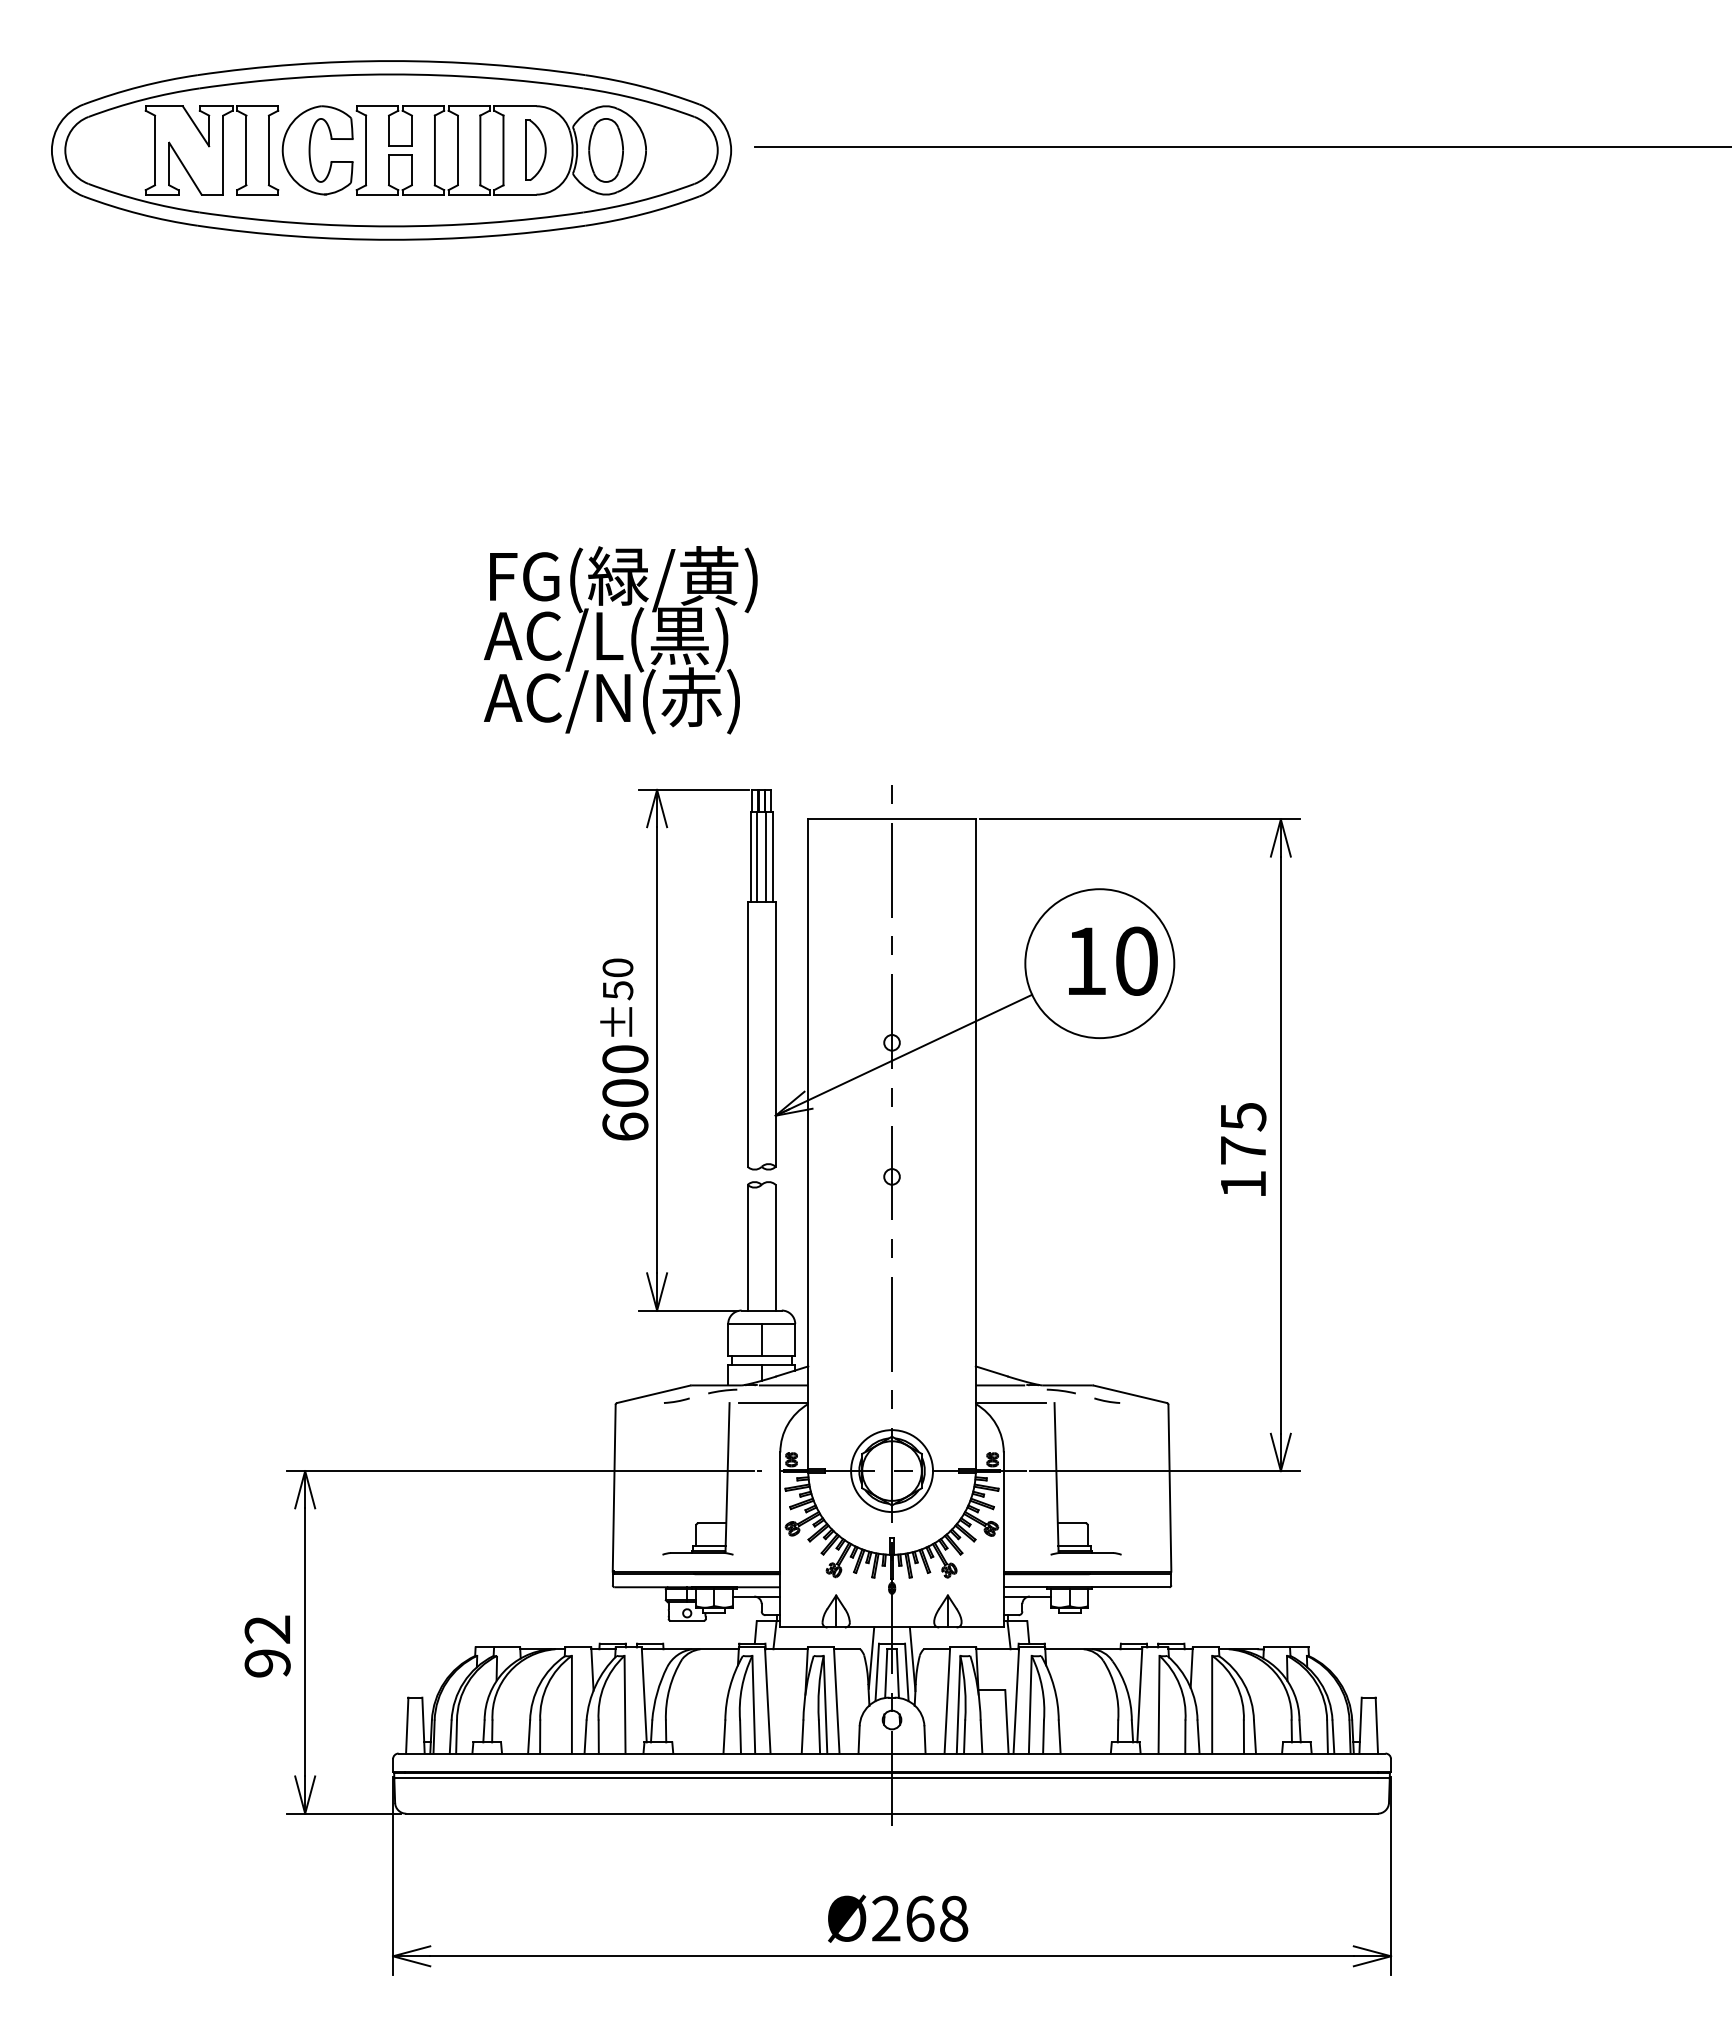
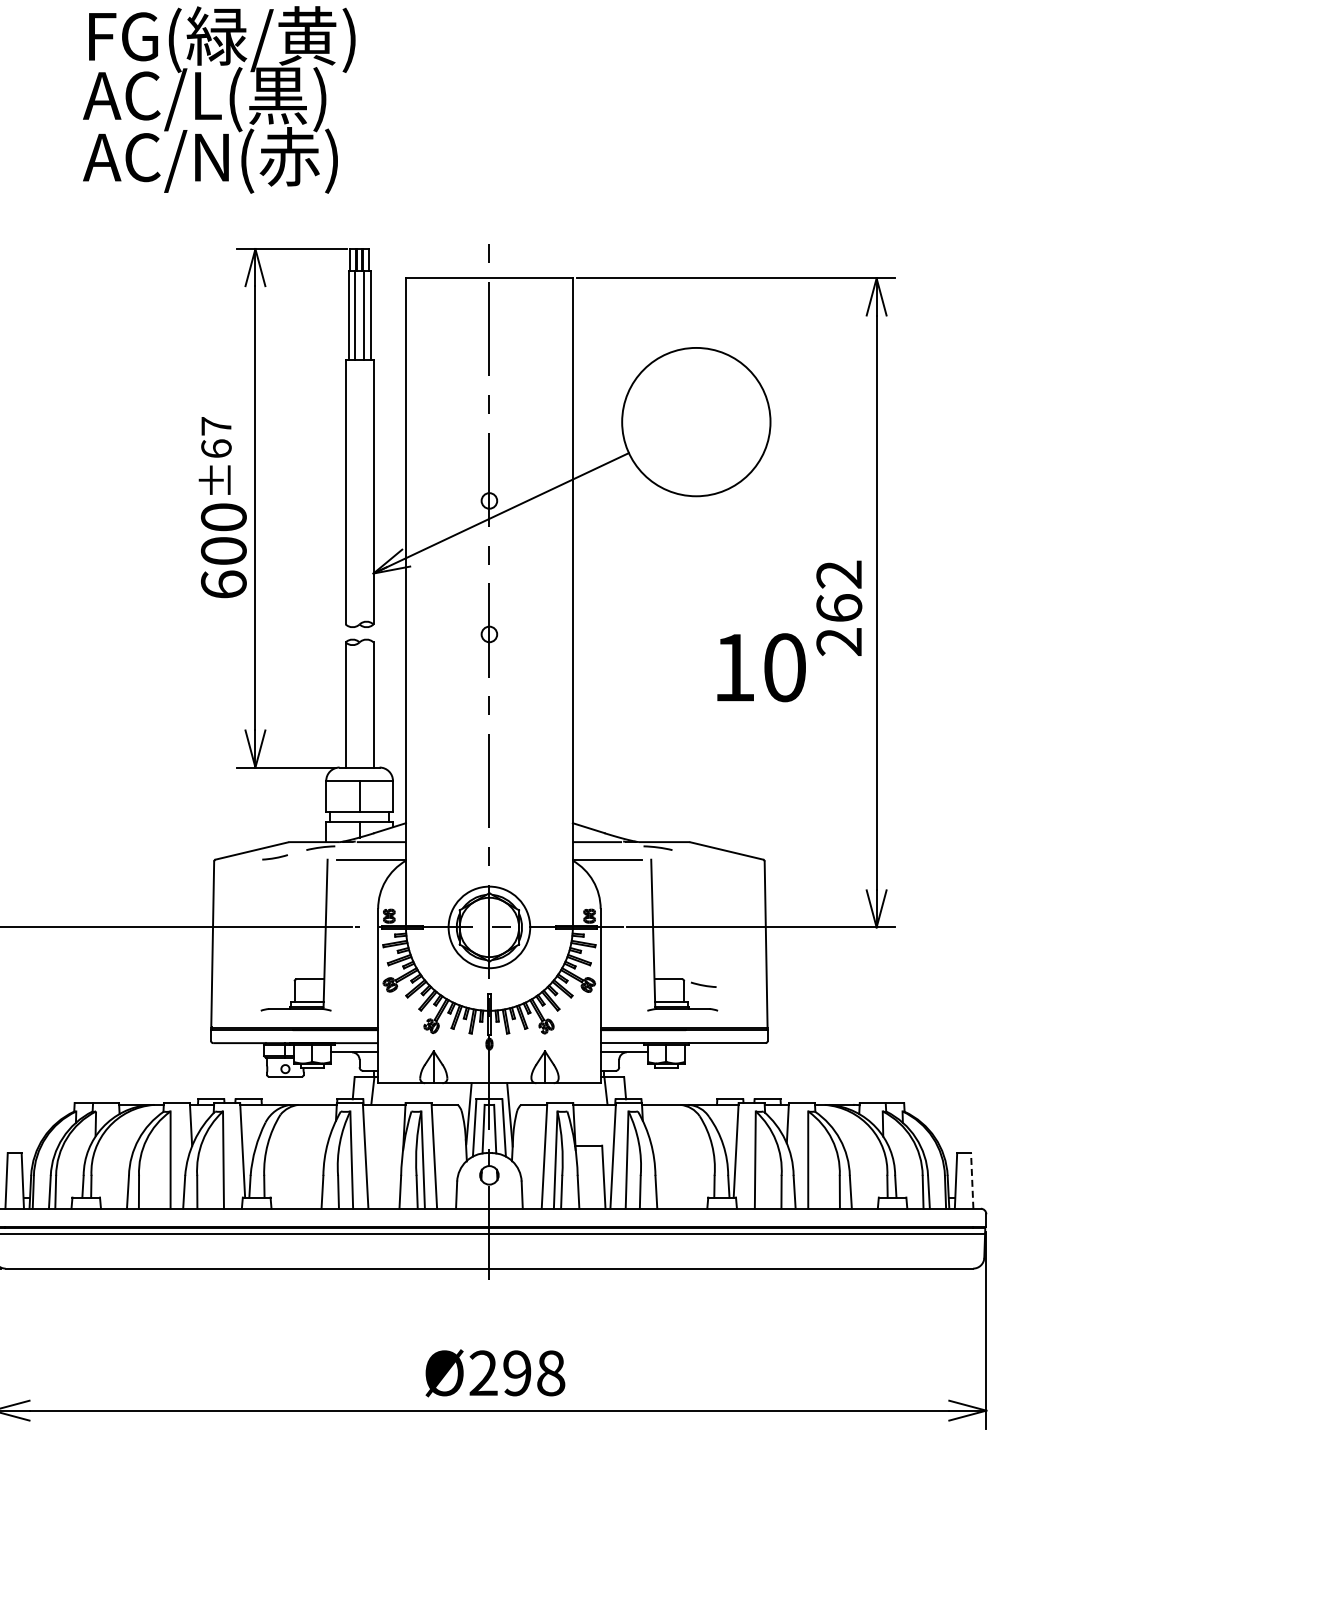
text: (1113, 960) -> (761, 666), moved
text: (617, 979) -> (215, 437), ±50 -> ±67
text: (1243, 1150) -> (839, 608), 175 -> 262
line: (1107, 1400) -> (703, 984), moved
line: (1376, 1725) -> (971, 1180), solid -> dashed
text: (920, 1918) -> (517, 1373), Ø268 -> Ø298

